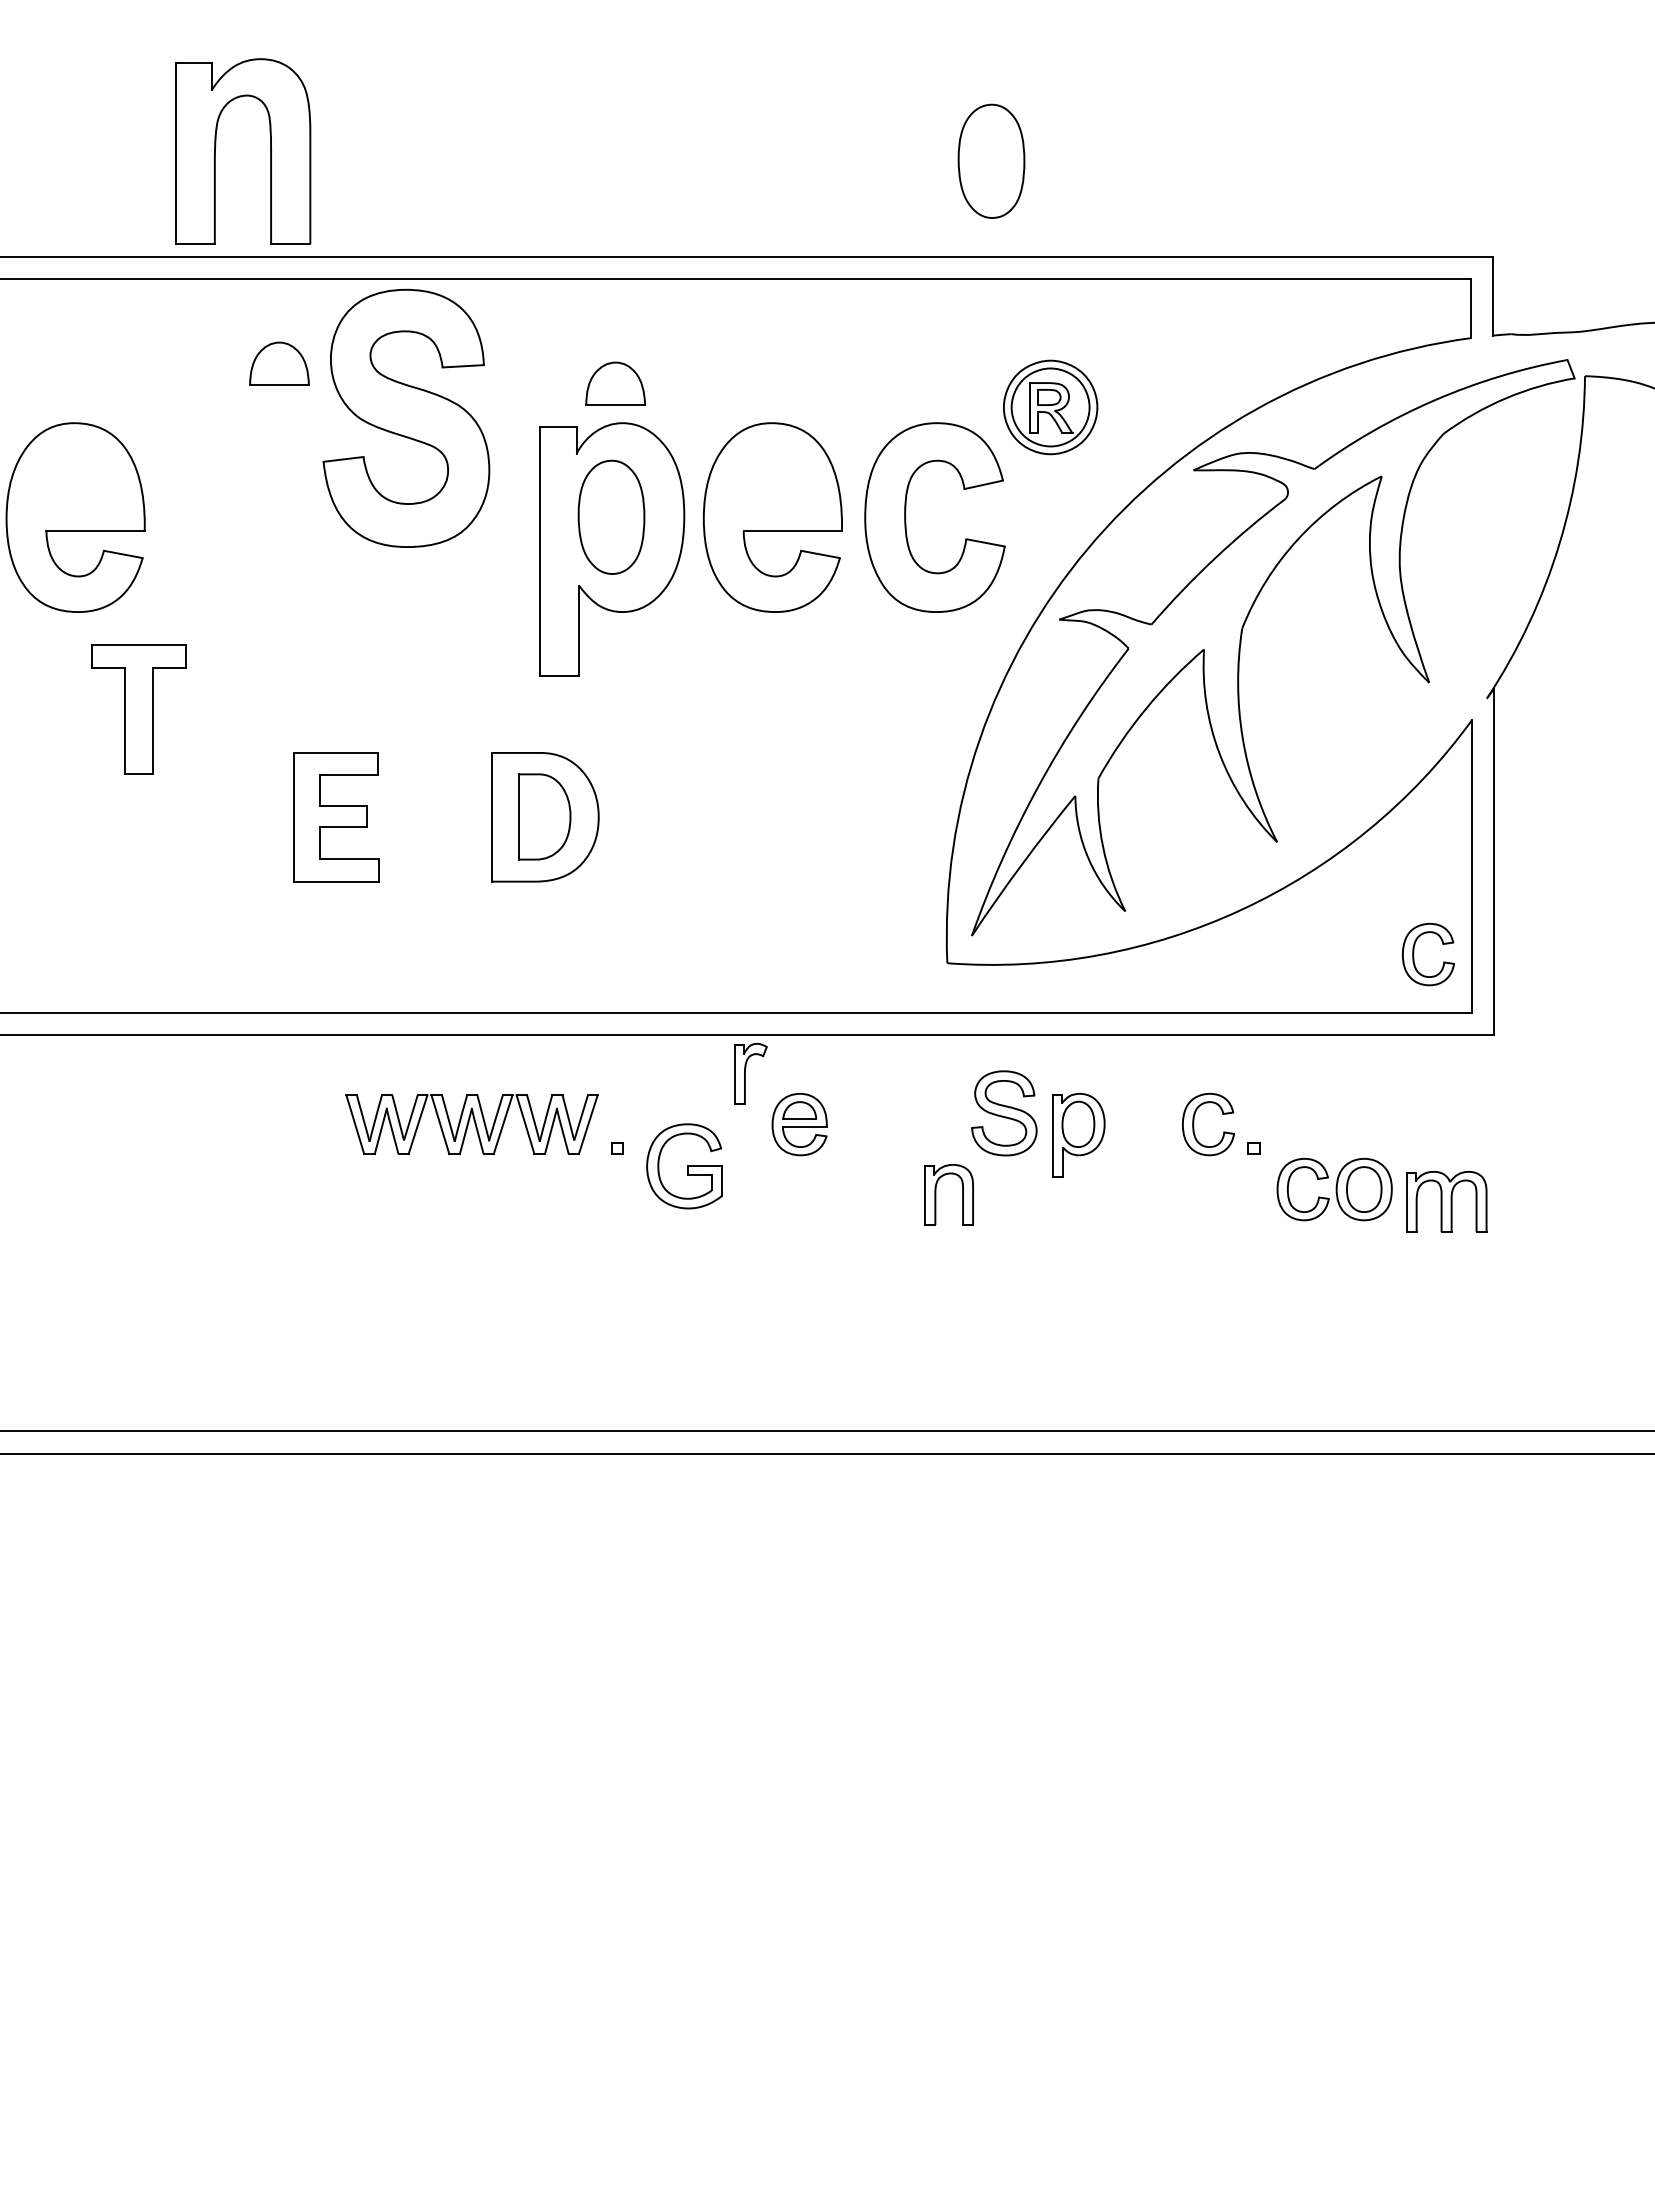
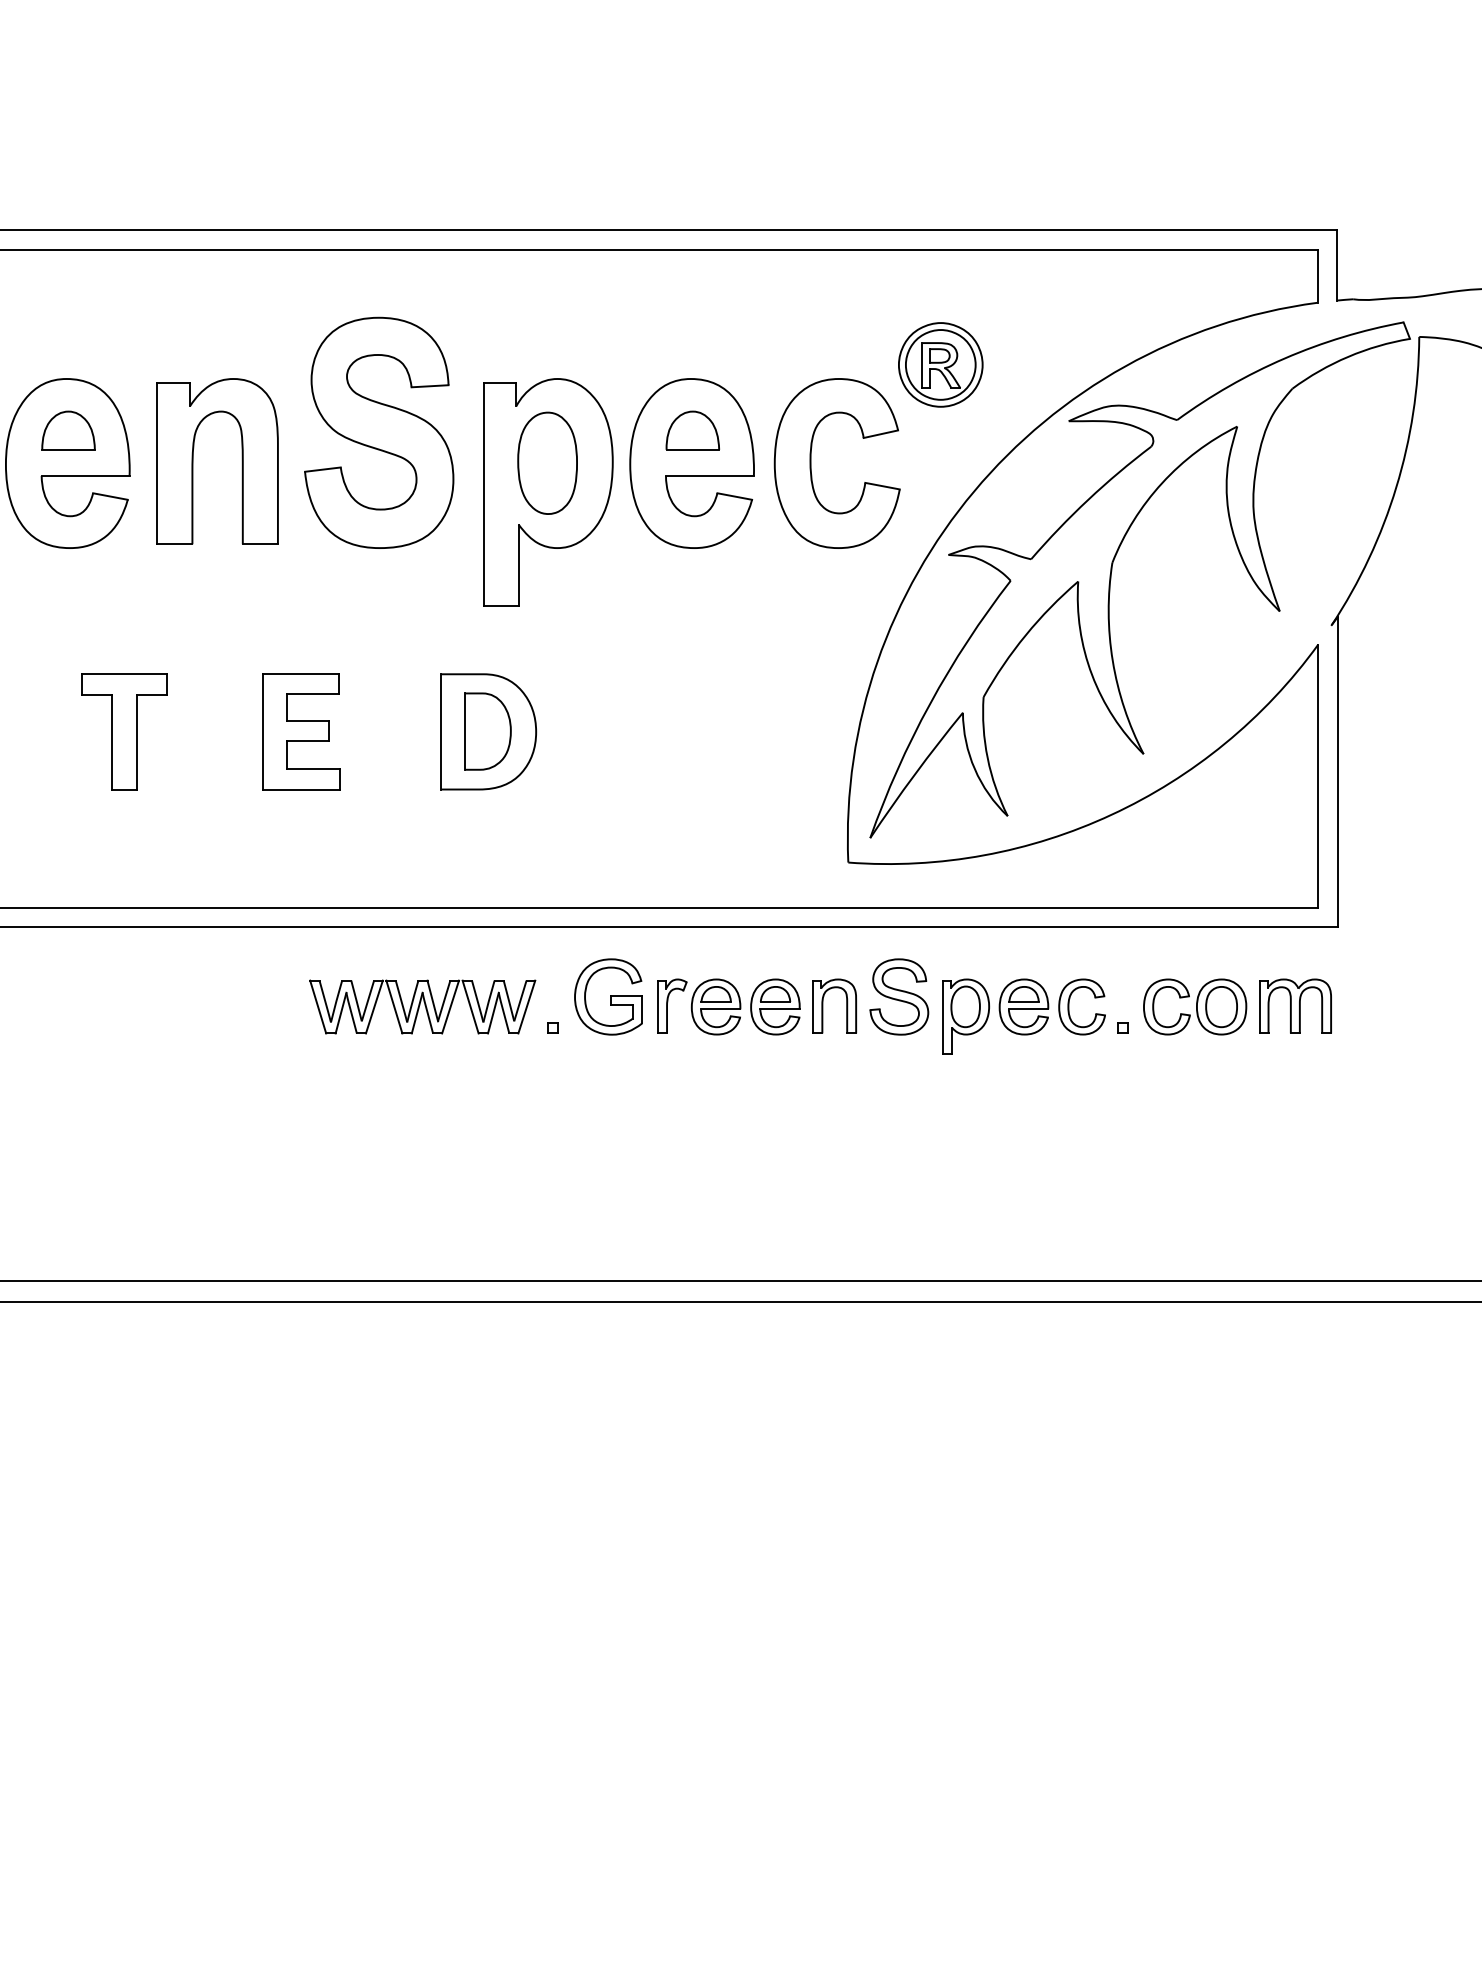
part: (270, 151) -> (242, 461), moved
part: (991, 160) -> (887, 143), removed
part: (279, 363) -> (68, 430), moved
part: (615, 383) -> (692, 430), moved
part: (406, 417) -> (379, 432), moved
part: (138, 709) -> (124, 732), moved
part: (1414, 953) -> (1266, 853), removed
part: (750, 1073) -> (672, 1006), moved
part: (865, 1124) -> (775, 1006), added
part: (1143, 1124) -> (1023, 1006), added
part: (684, 1166) -> (608, 997), moved
part: (1334, 1189) -> (1194, 1006), moved
part: (936, 1194) -> (823, 1006), moved
part: (1446, 1201) -> (1295, 1006), moved

